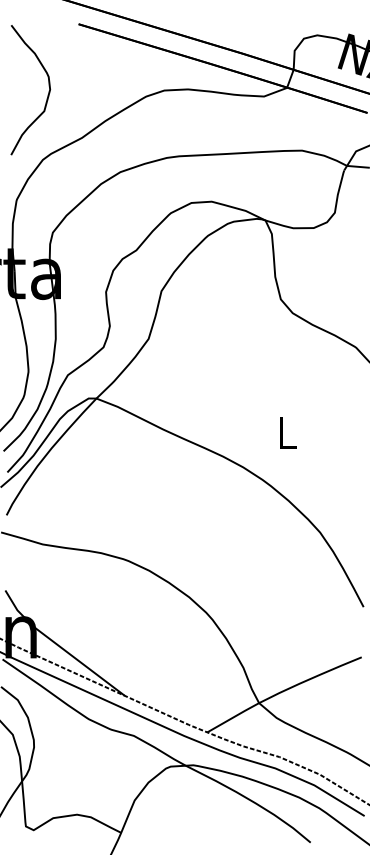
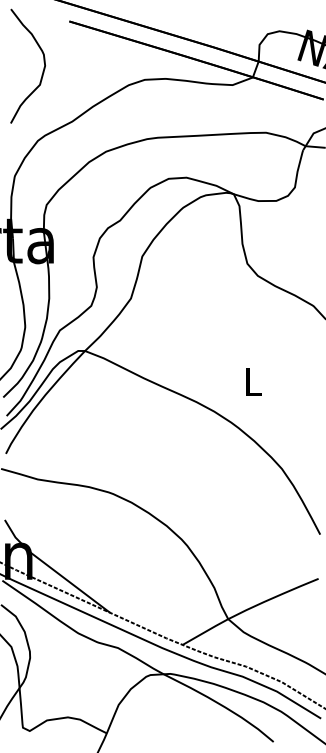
curve: (47, 94) -> (42, 70), moved

